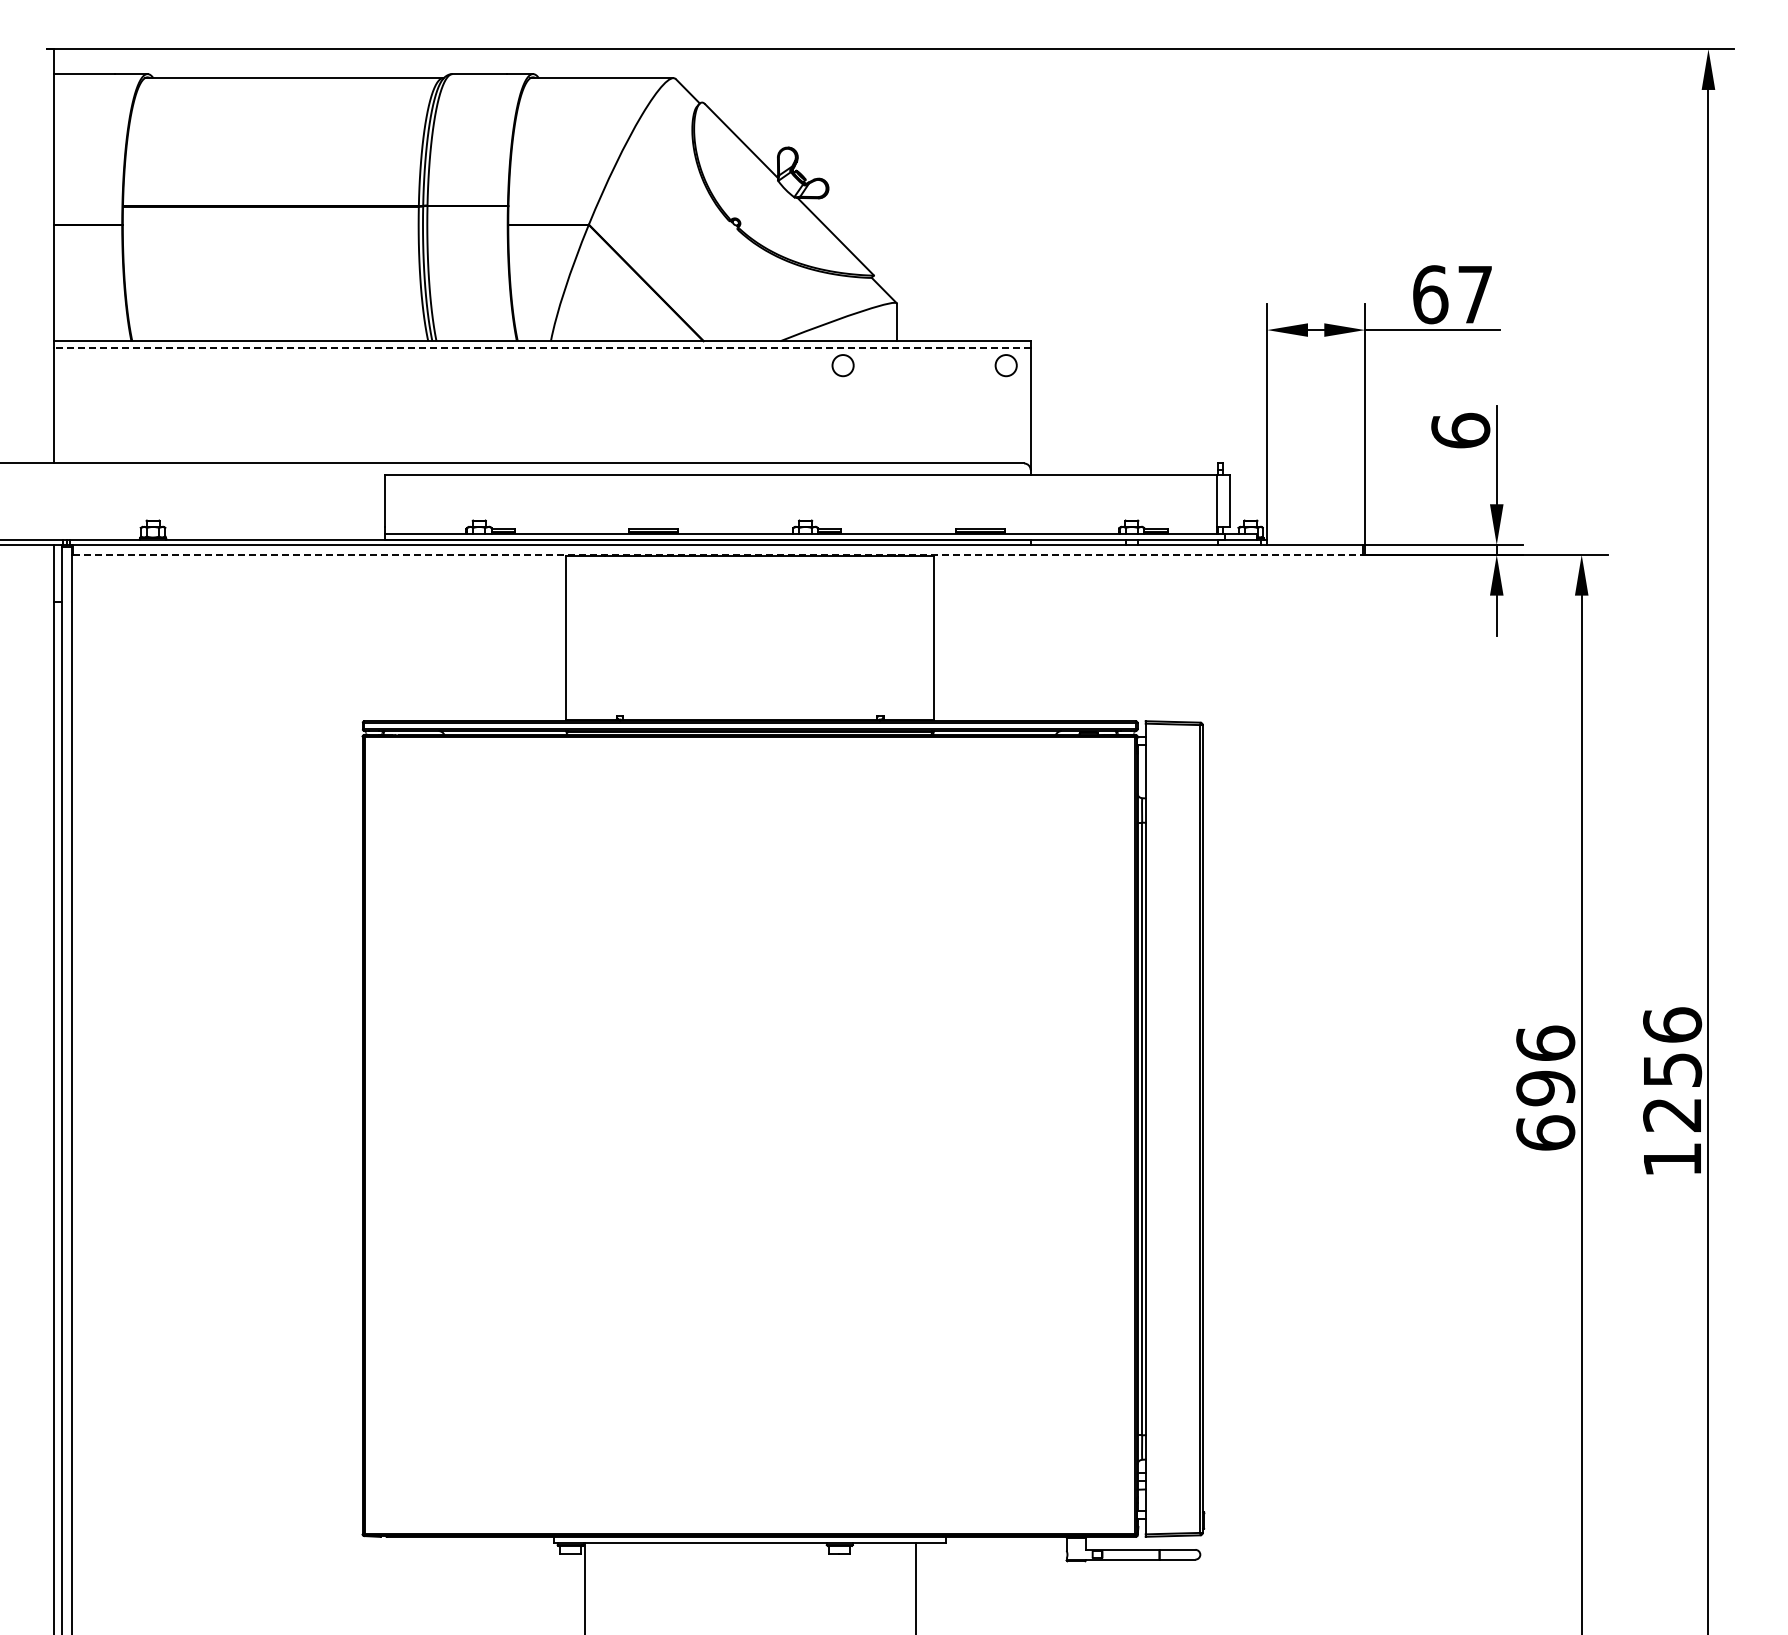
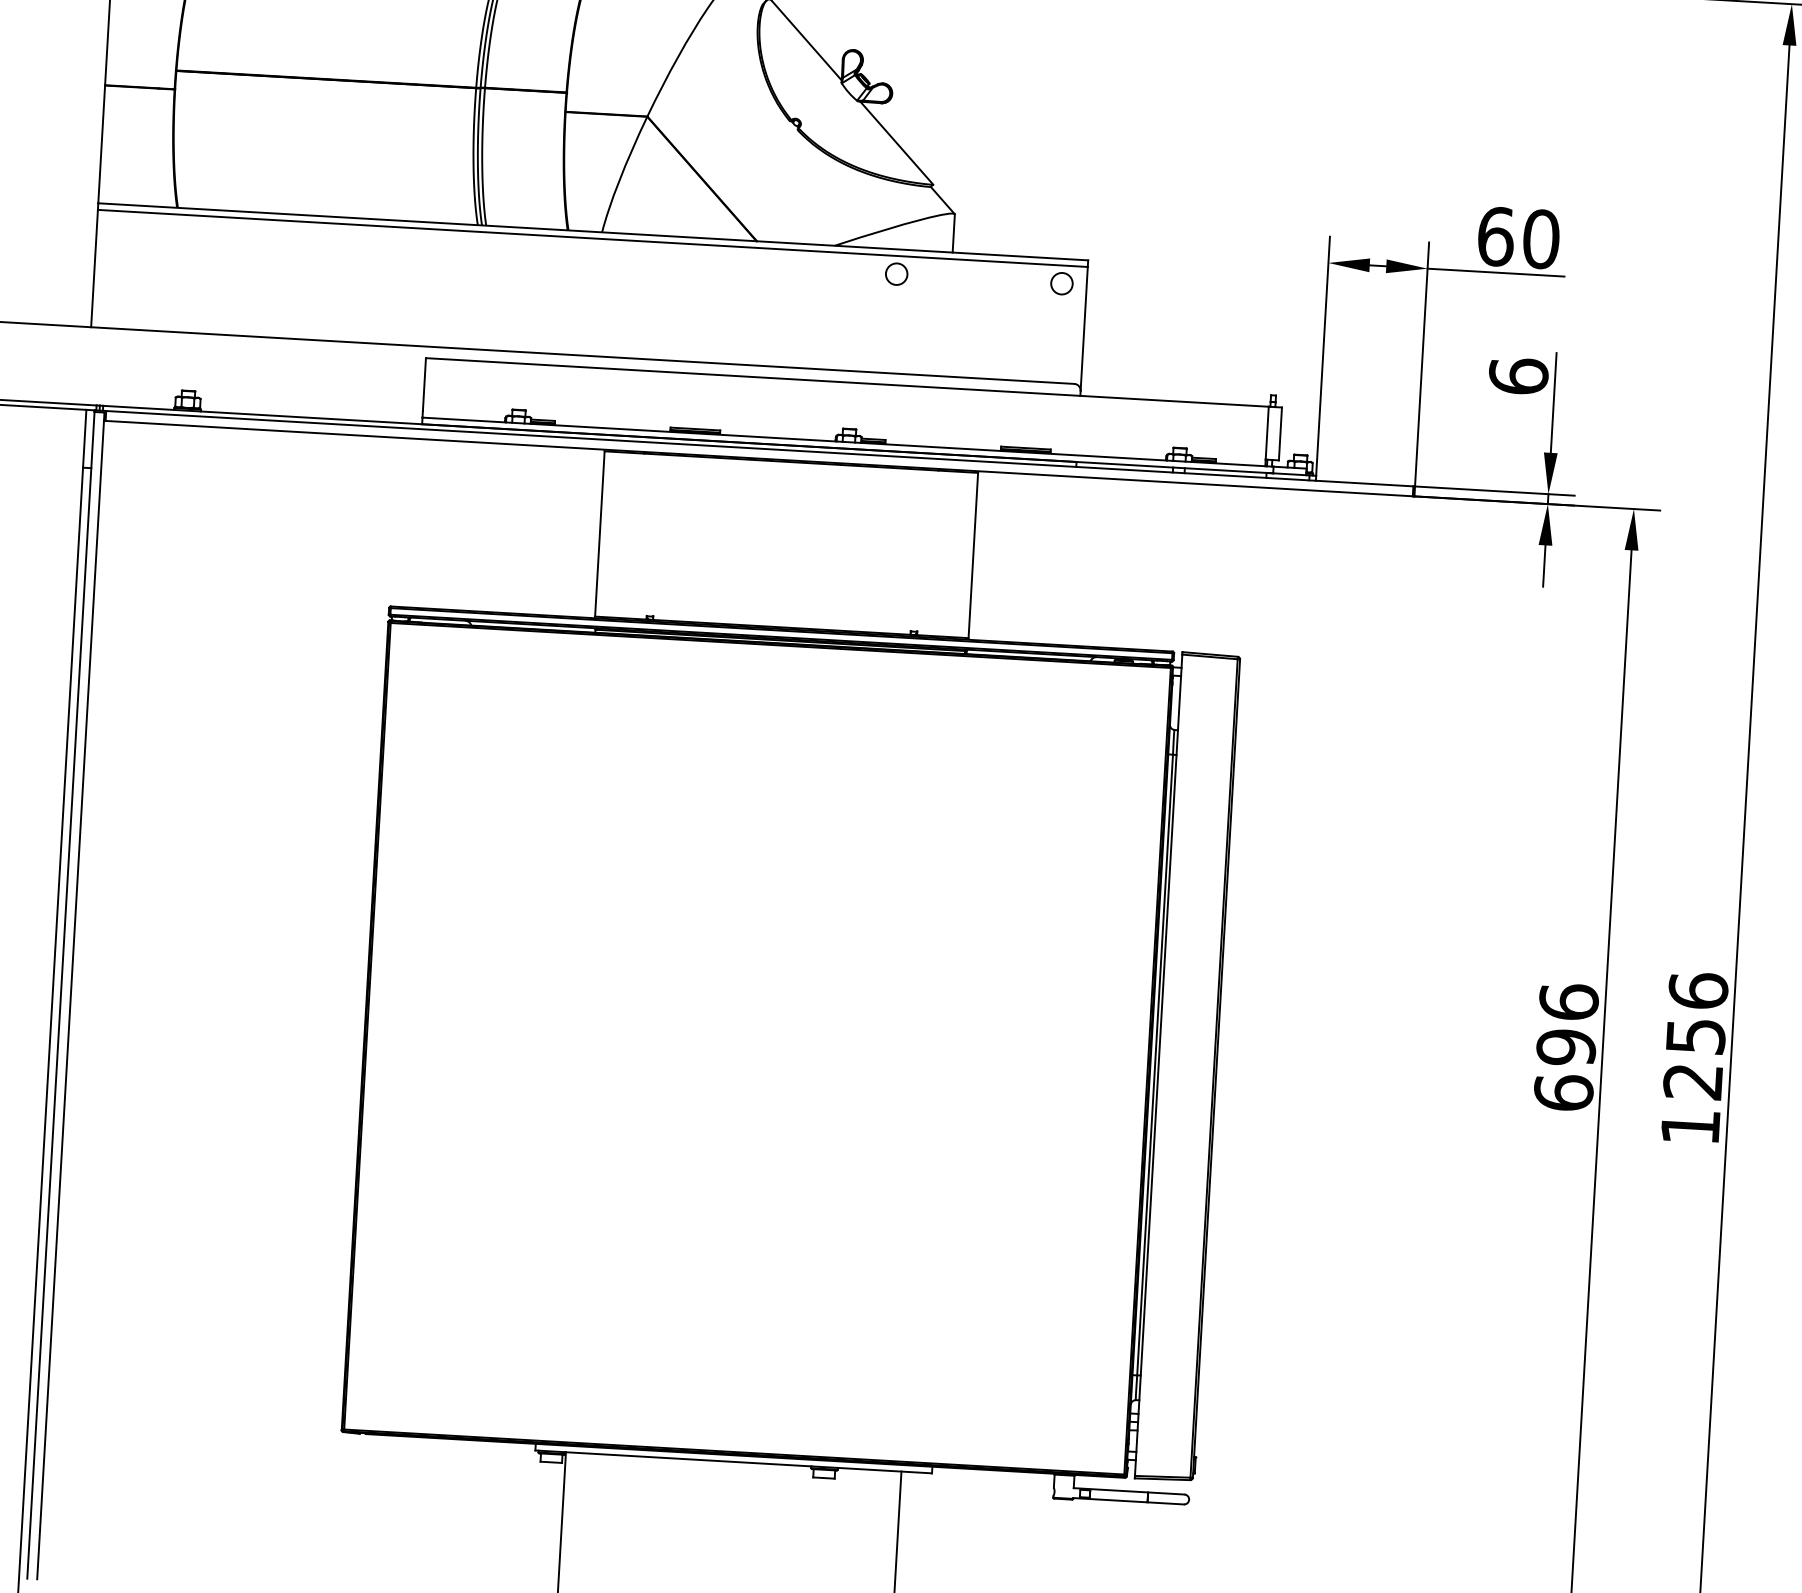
text: (1475, 294) -> (1541, 239), 67 -> 60
line: (542, 347) -> (593, 238), dashed -> solid
line: (718, 554) -> (759, 458), dashed -> solid

